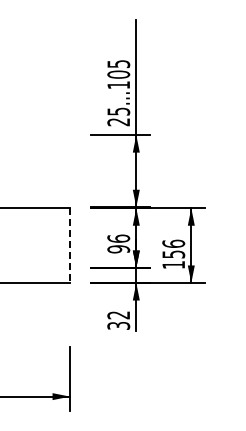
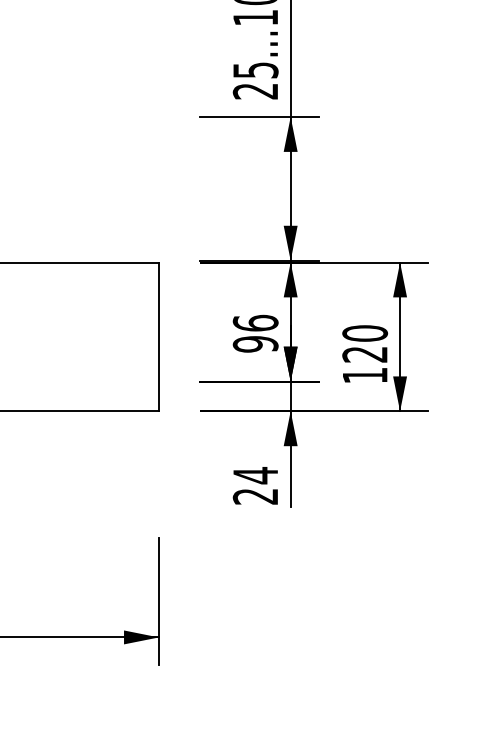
line: (70, 246) -> (159, 338), dashed -> solid
text: (173, 248) -> (364, 342), 156 -> 120
text: (118, 320) -> (255, 485), 32 -> 24

